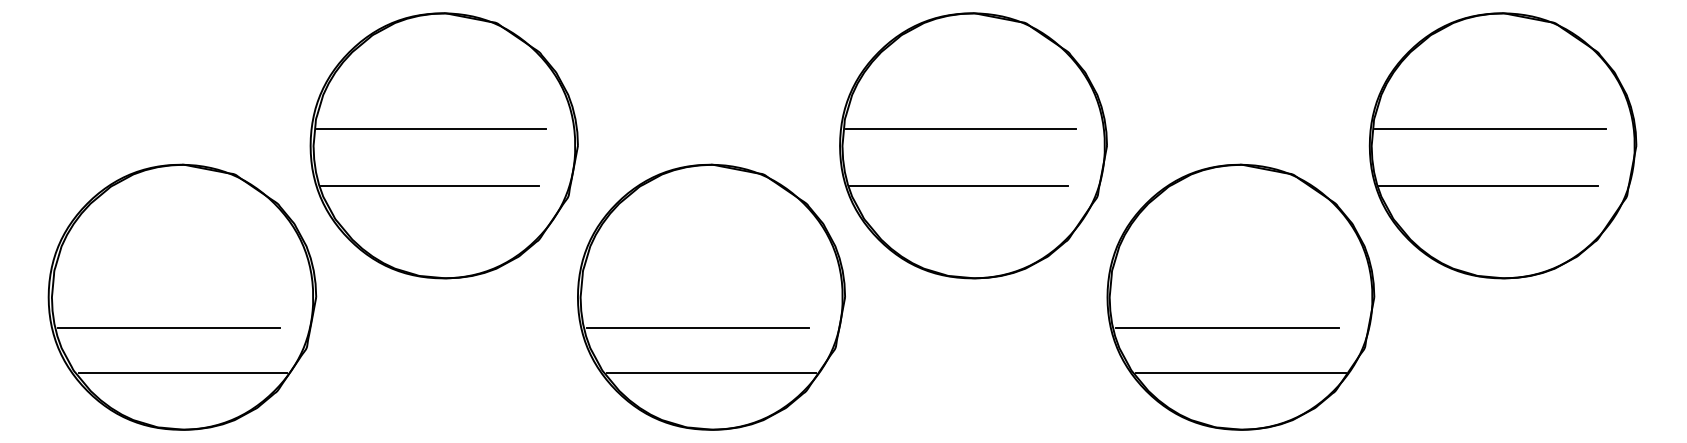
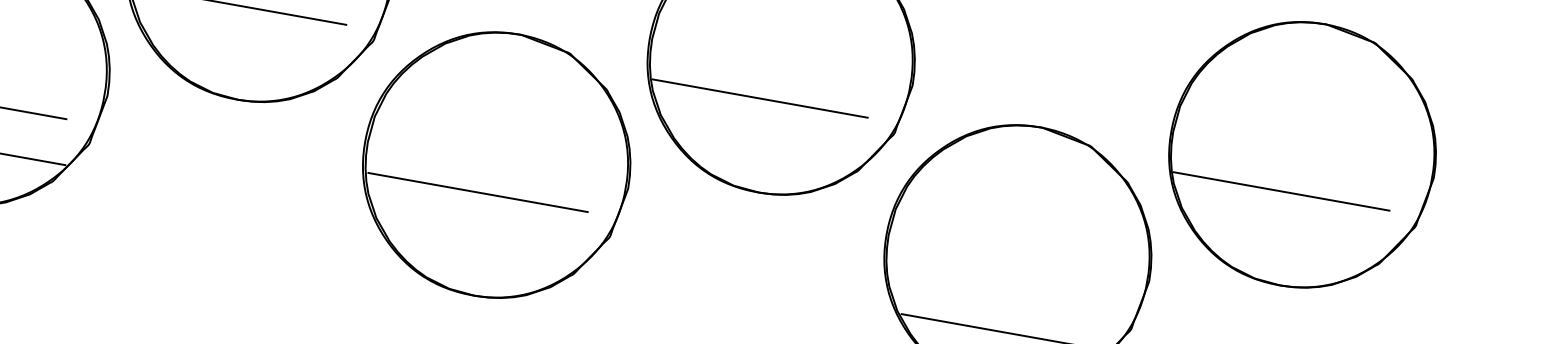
line: (960, 128) -> (771, 42), removed
line: (1490, 128) -> (1293, 135), removed
line: (1226, 327) -> (998, 285), removed
line: (711, 372) -> (483, 239), removed

